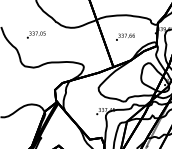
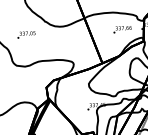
text: (125, 36) -> (122, 28), moved

